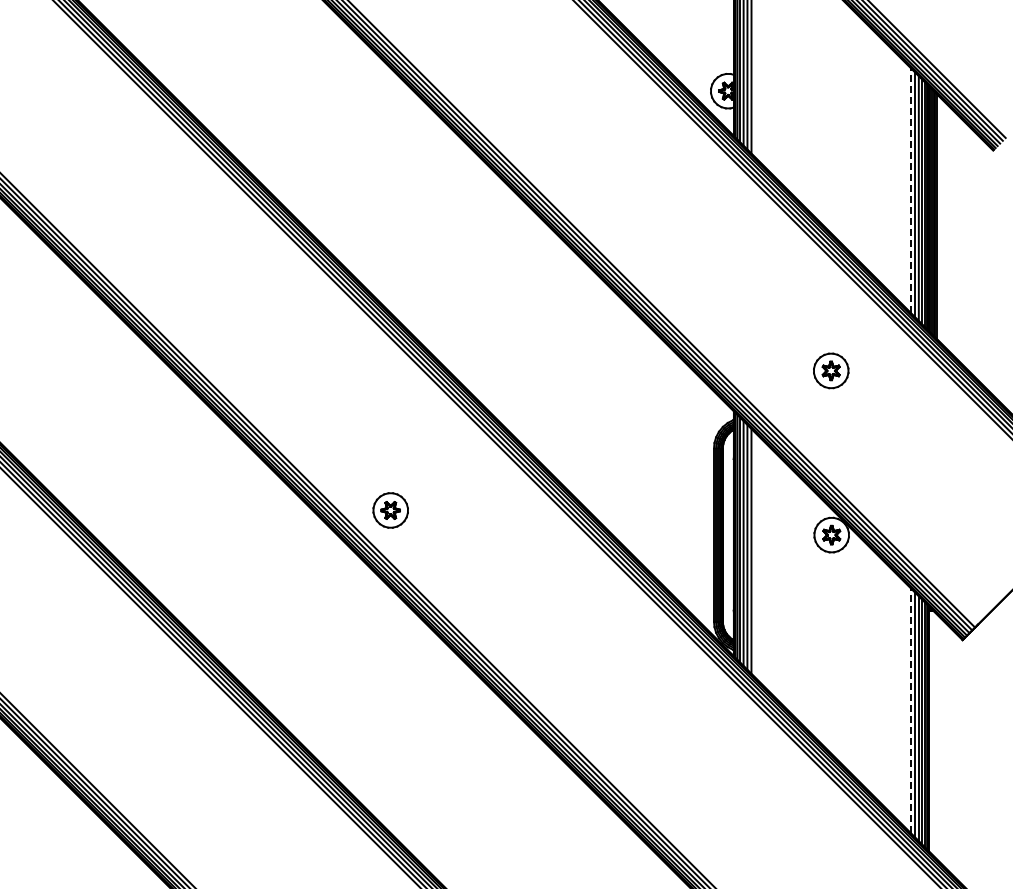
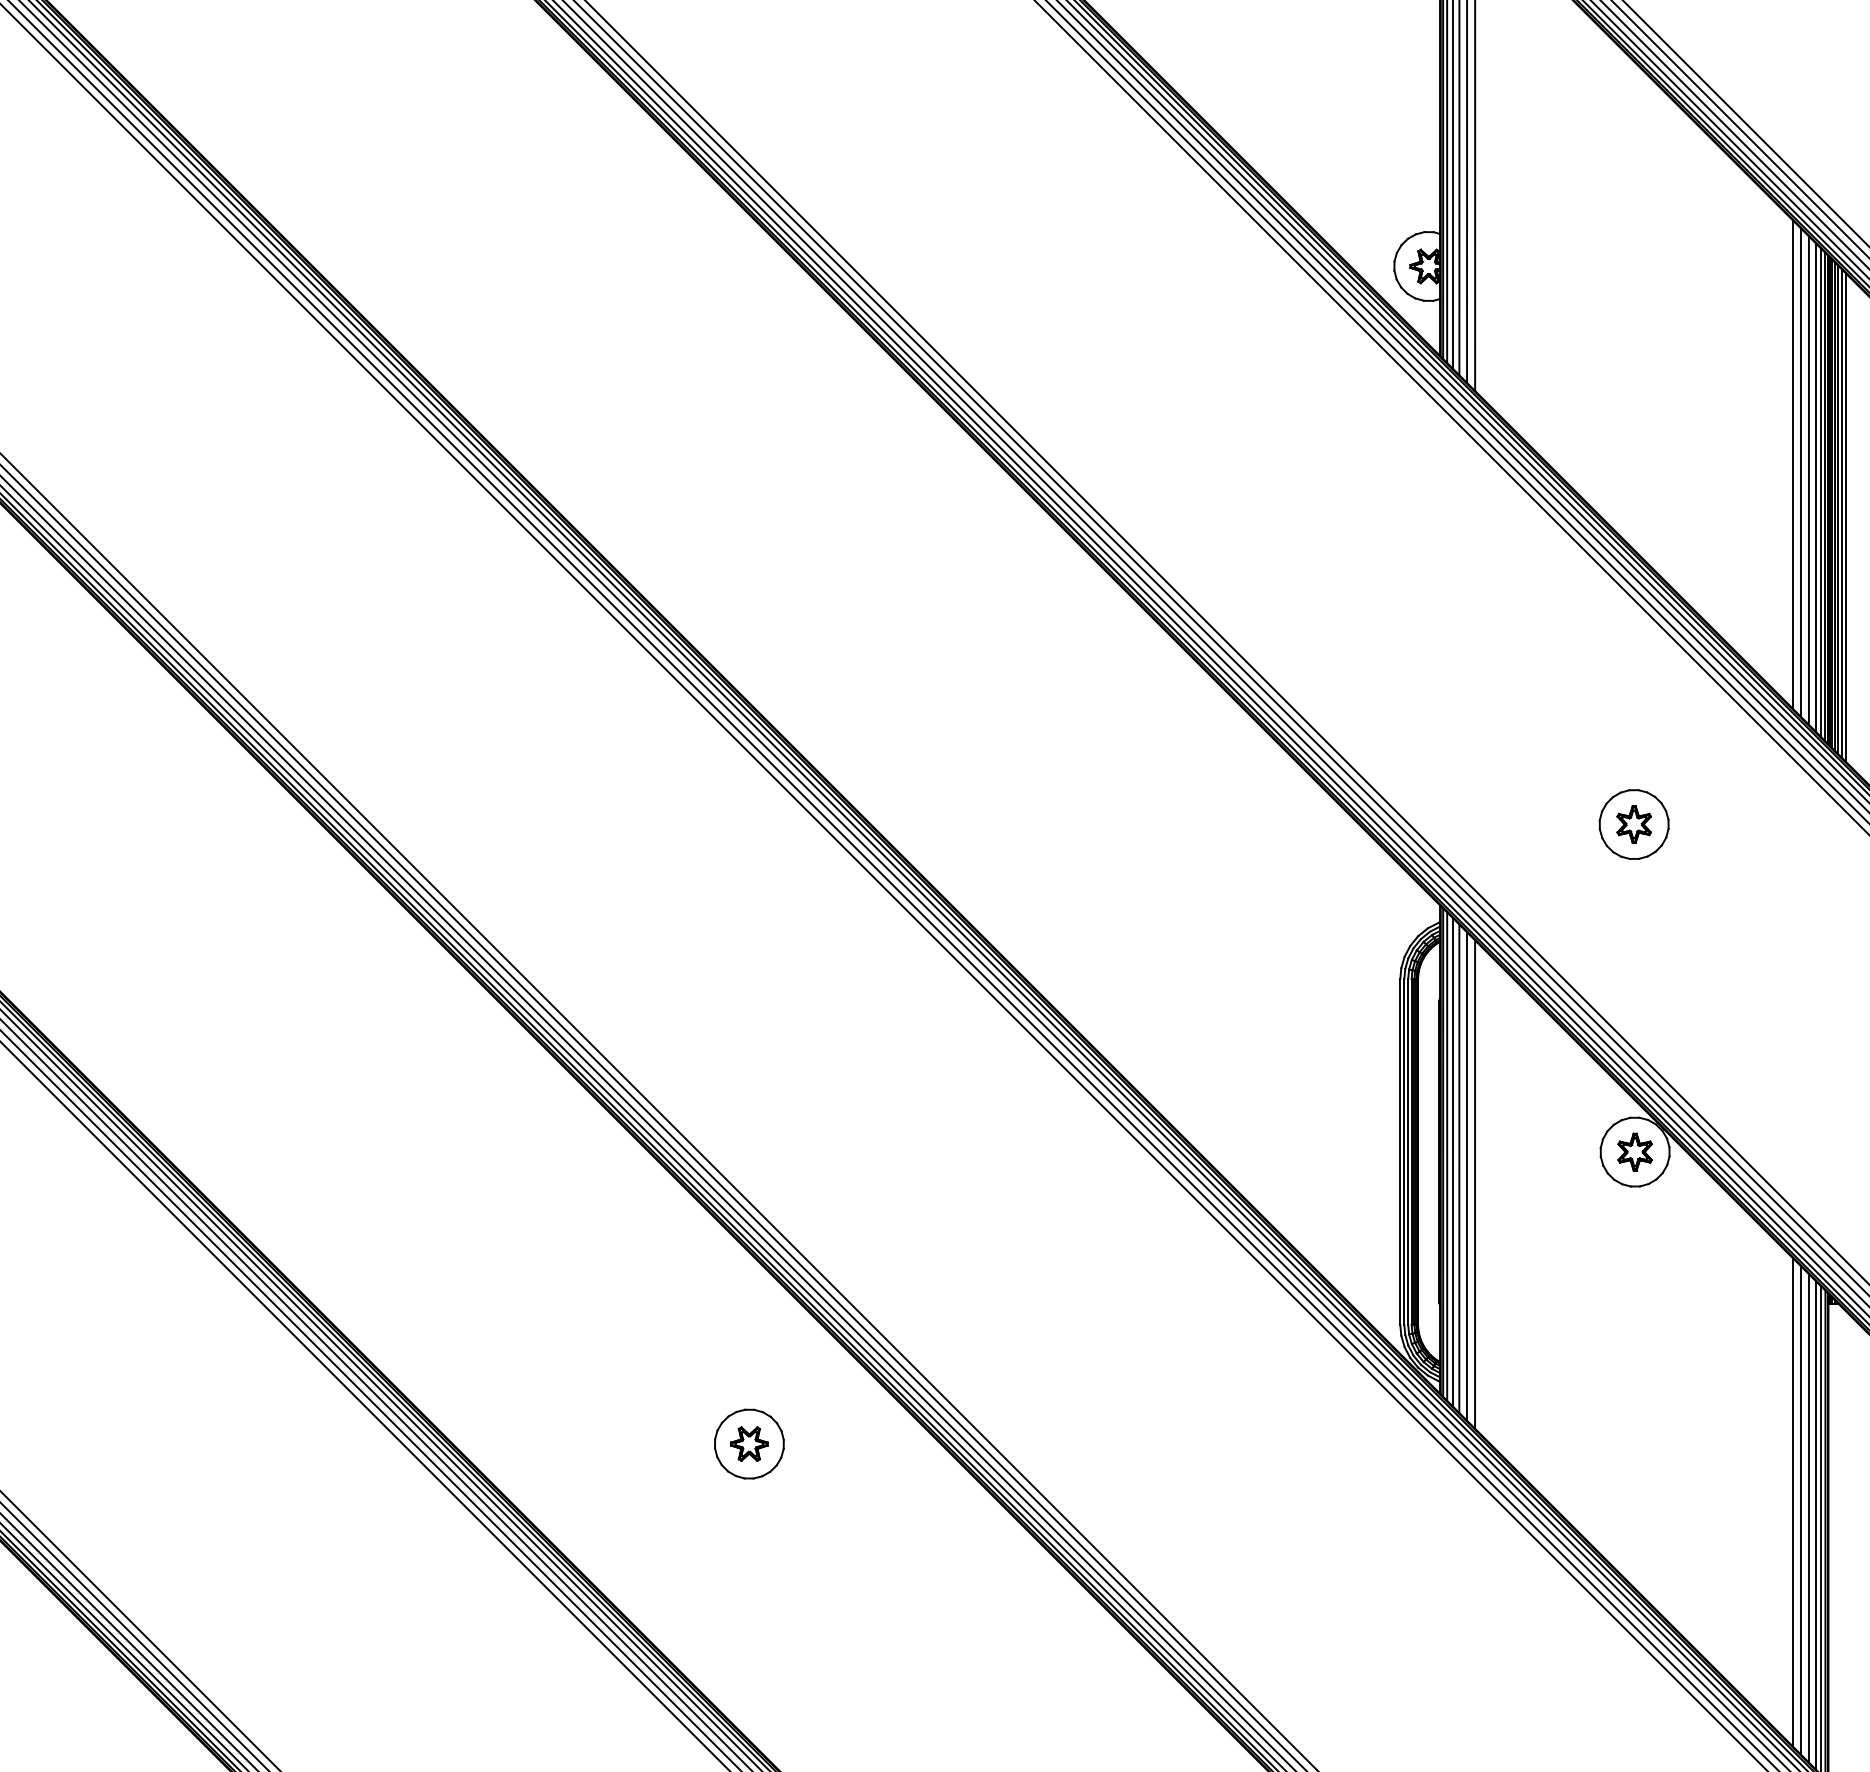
line: (910, 190) -> (1792, 464), dashed -> solid
part: (390, 510) -> (748, 1444), moved
line: (910, 710) -> (1792, 1501), dashed -> solid

